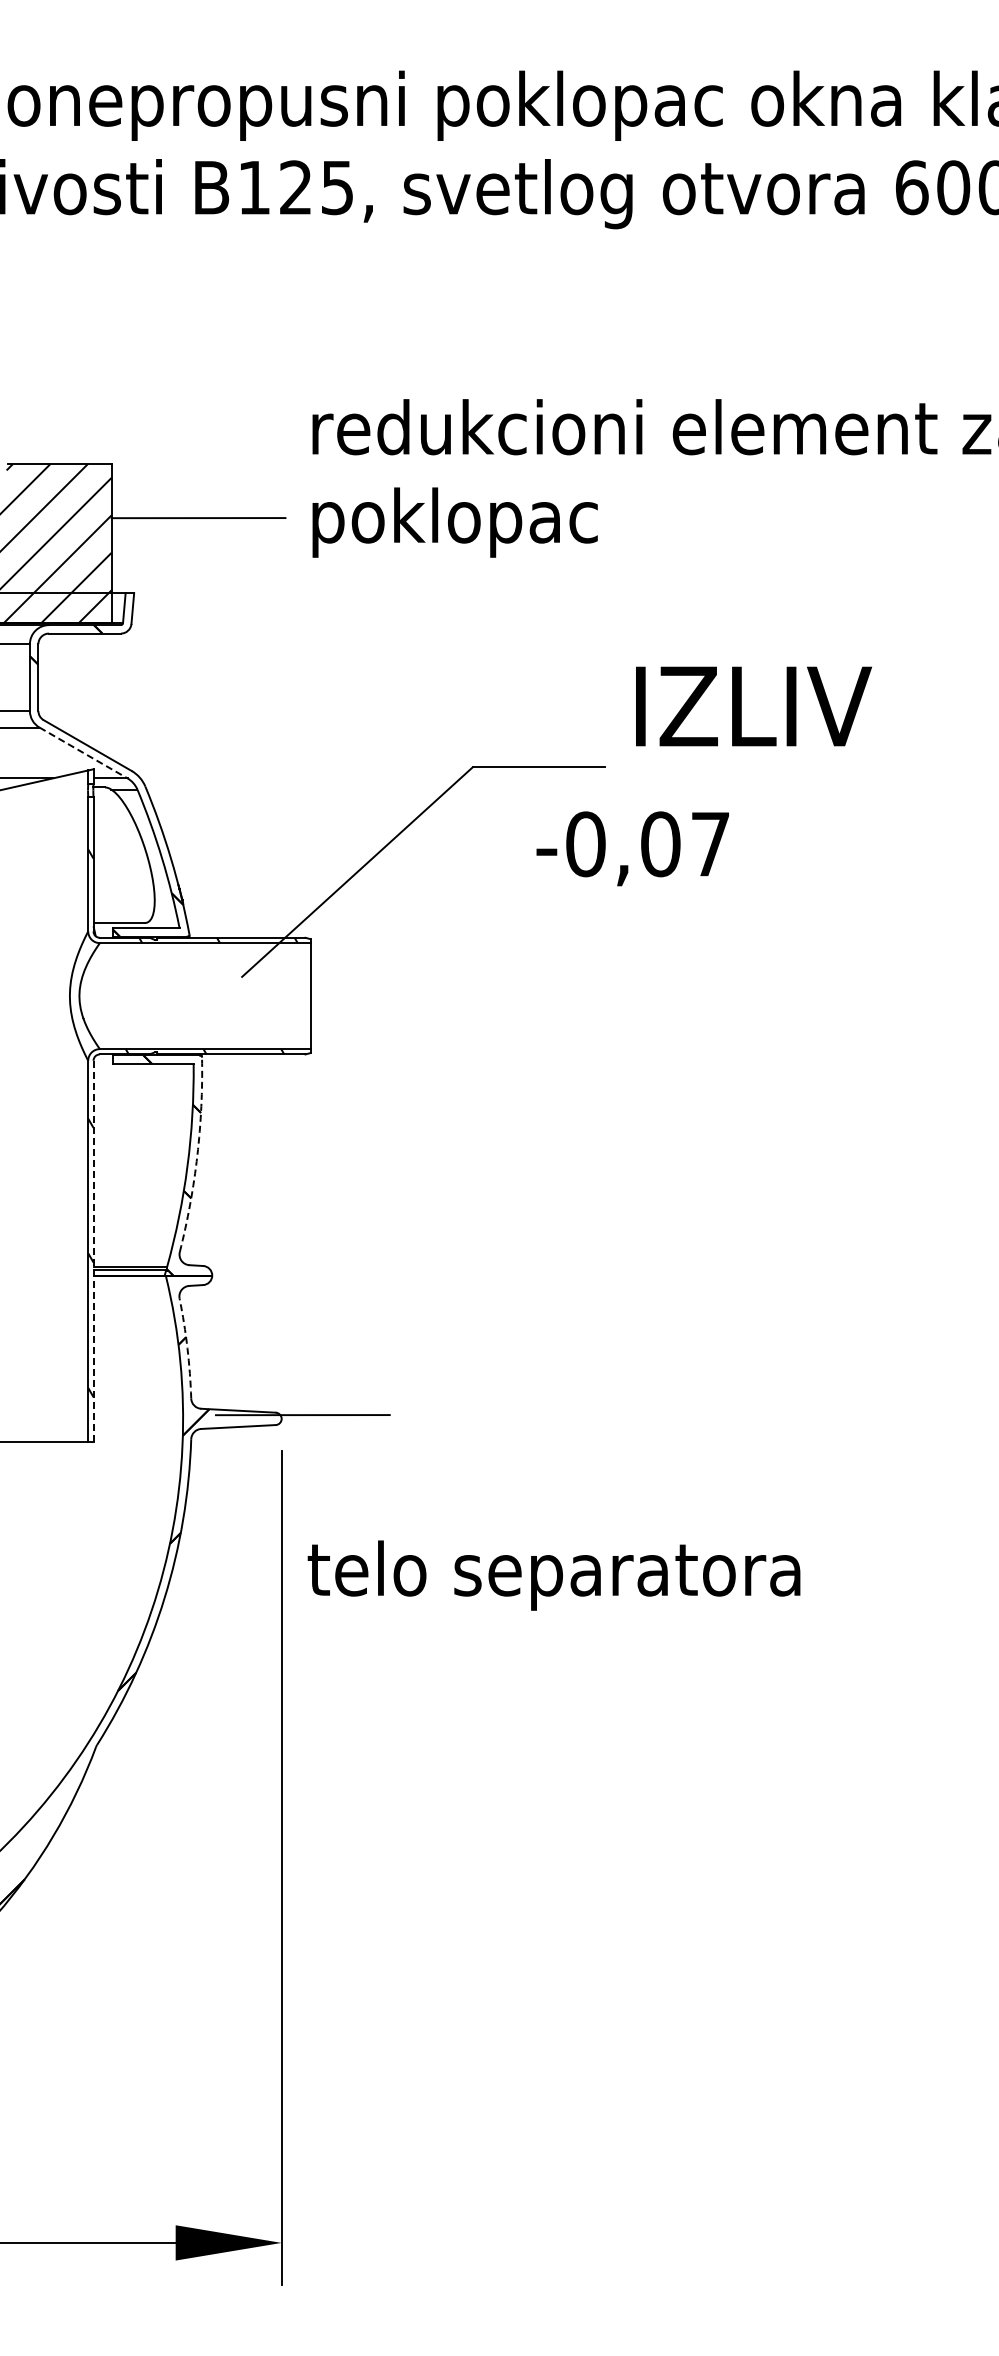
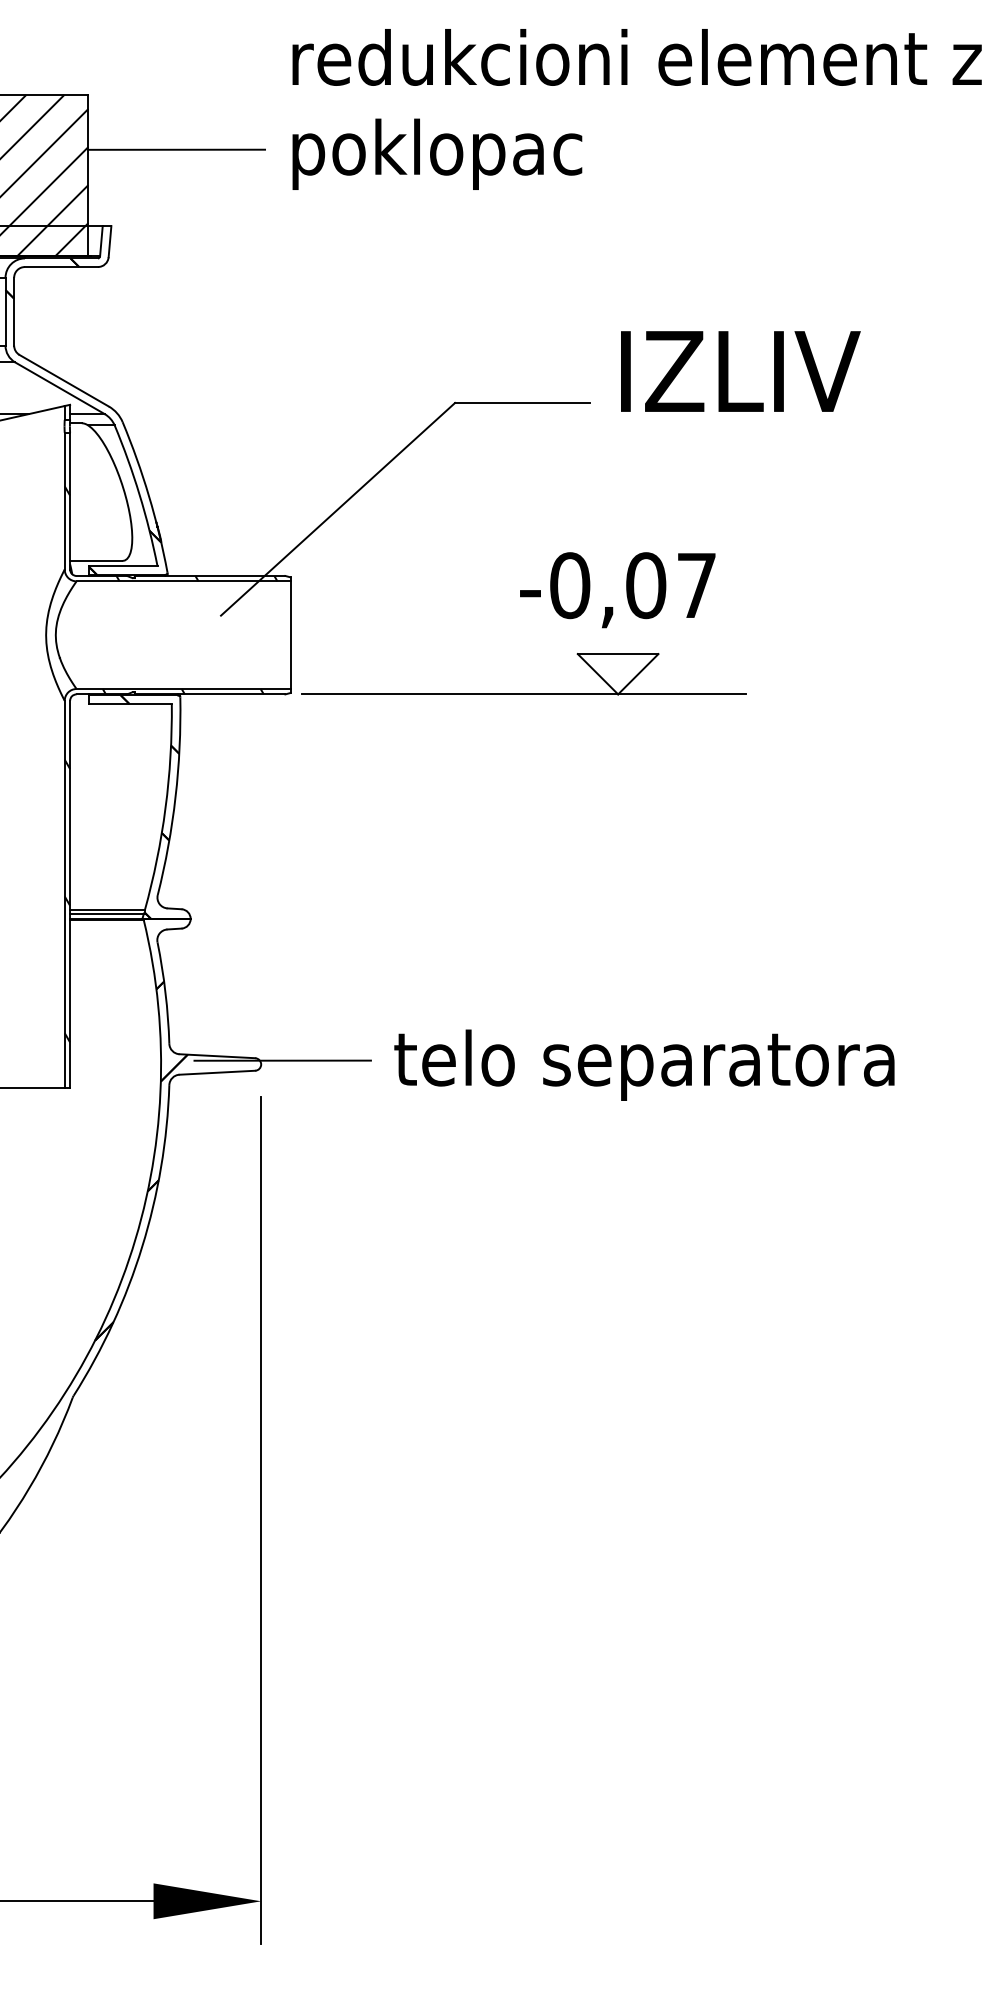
text: (753, 706) -> (740, 371), moved
line: (83, 752) -> (59, 387), dashed -> solid
text: (632, 848) -> (617, 589), moved
part: (539, 1053) -> (523, 693), added
arc: (197, 1155) -> (175, 797), dashed -> solid
line: (93, 1251) -> (70, 894), dashed -> solid
arc: (187, 1348) -> (165, 993), dashed -> solid
text: (553, 1575) -> (643, 1065), moved

